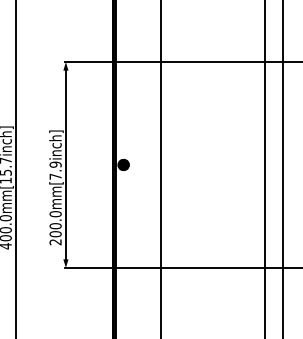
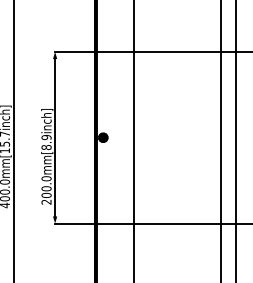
text: (55, 176) -> (46, 147), 200.0mm[7.9inch] -> 200.0mm[8.9inch]

